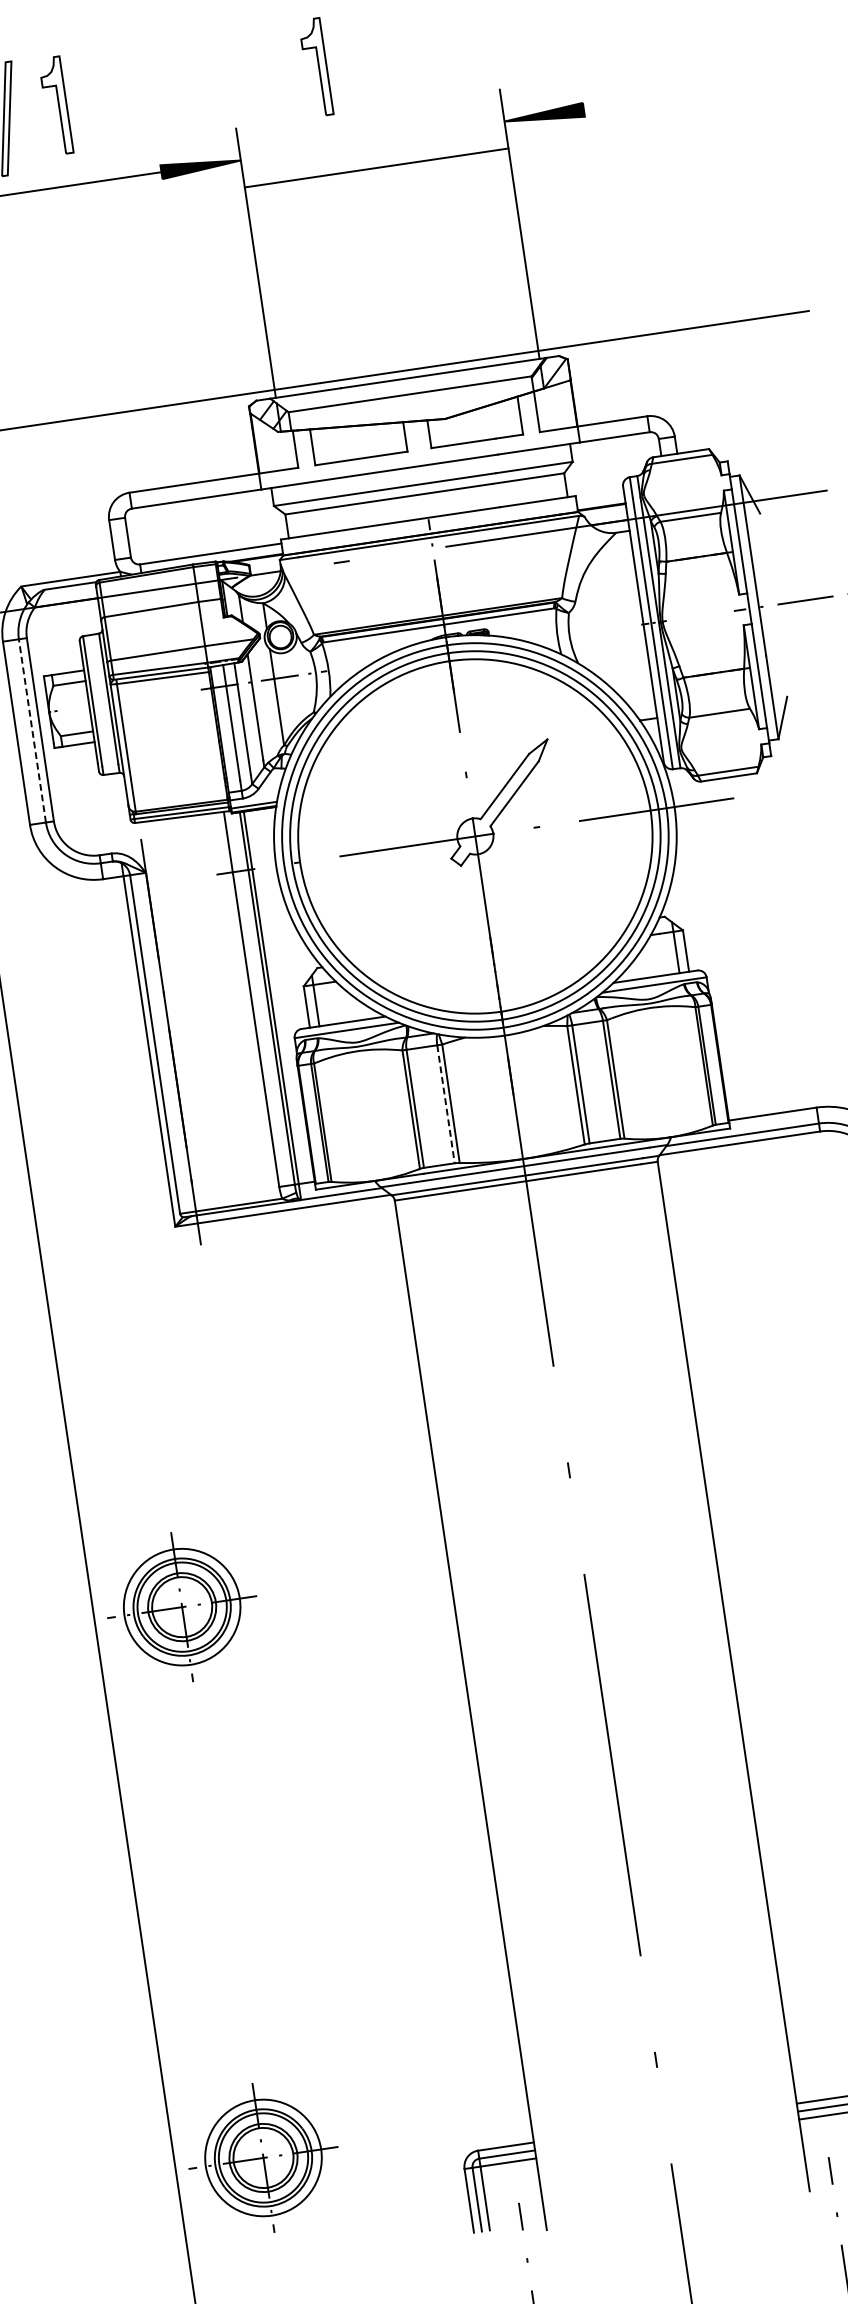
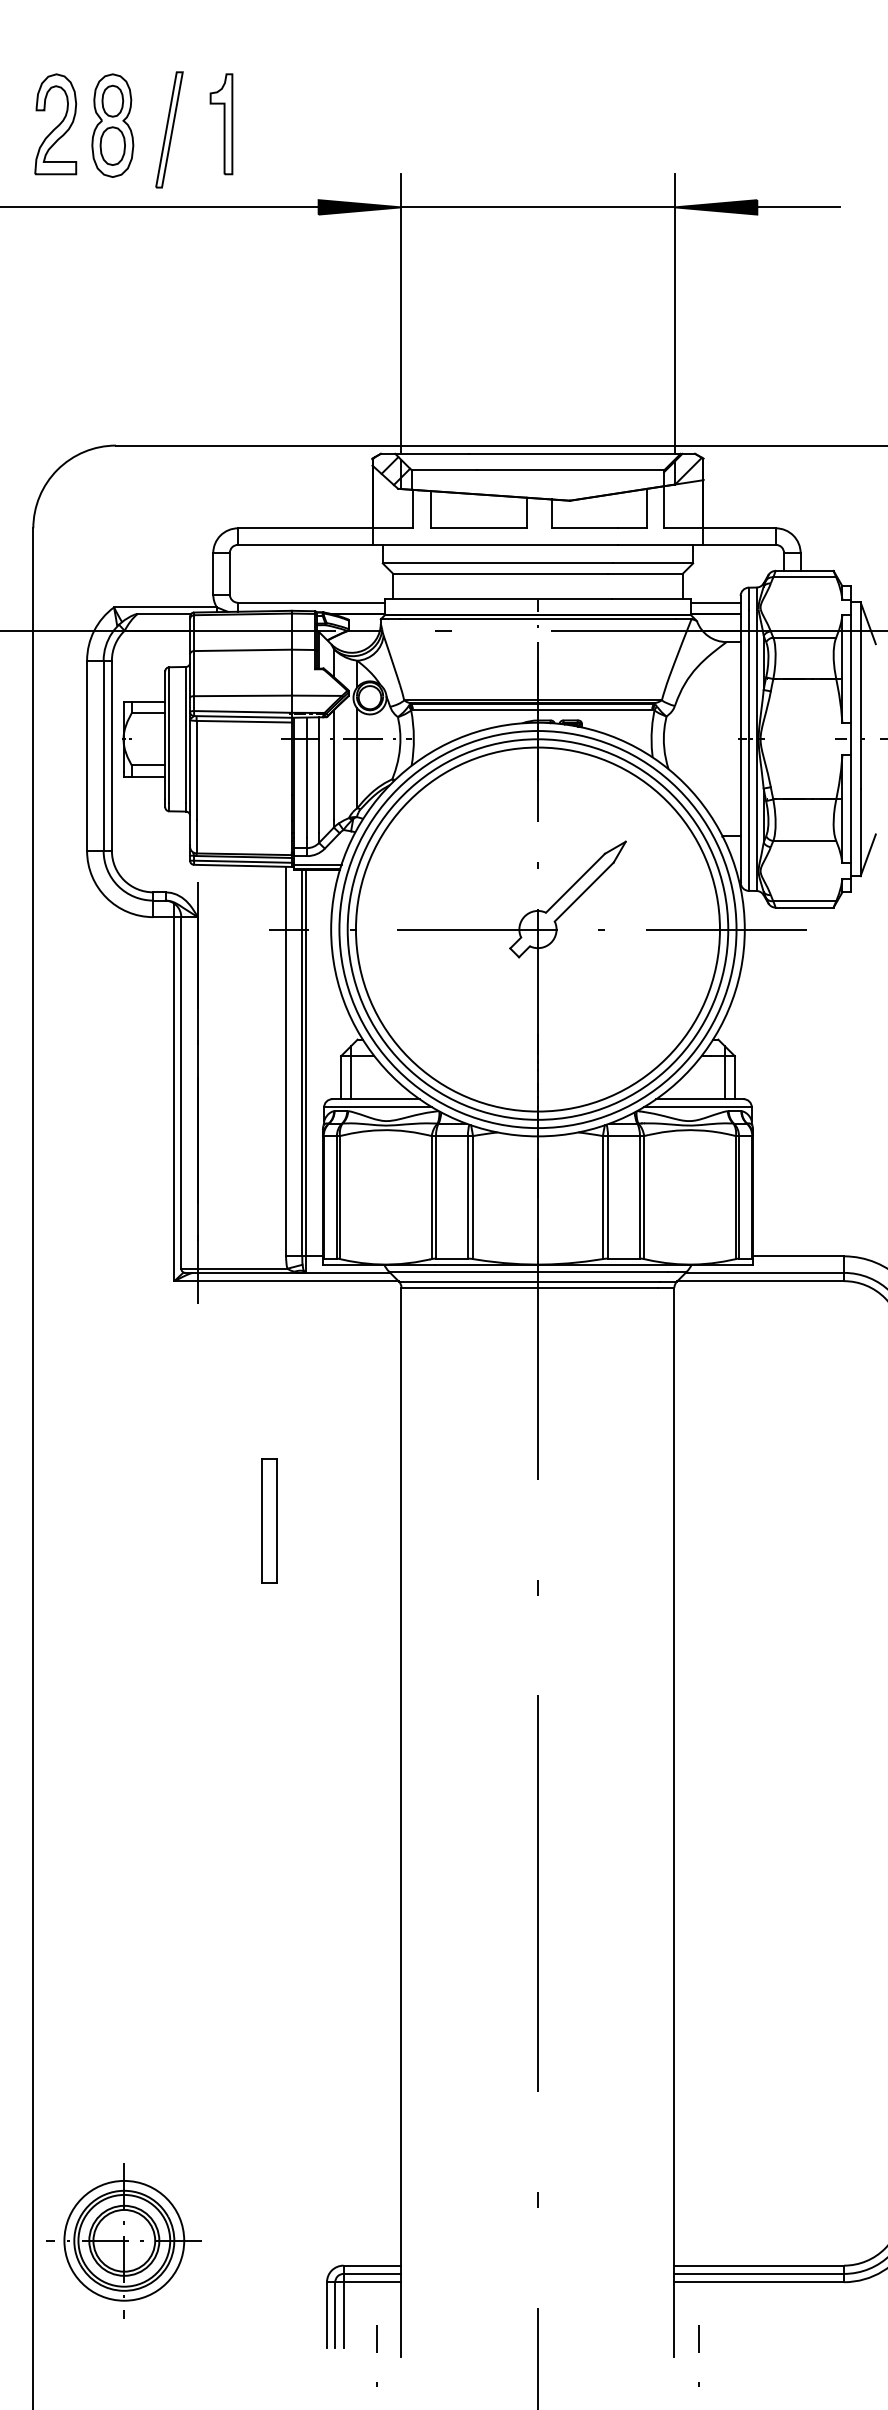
part: (316, 67) -> (491, 124), removed
line: (623, 104) -> (798, 207), added
line: (376, 168) -> (537, 207), moved
line: (599, 496) -> (715, 602), added
line: (32, 730) -> (103, 755), dashed -> solid
line: (445, 1104) -> (467, 1197), dashed -> solid
part: (300, 1443) -> (269, 1520), added
part: (181, 1606) -> (123, 1668), removed

